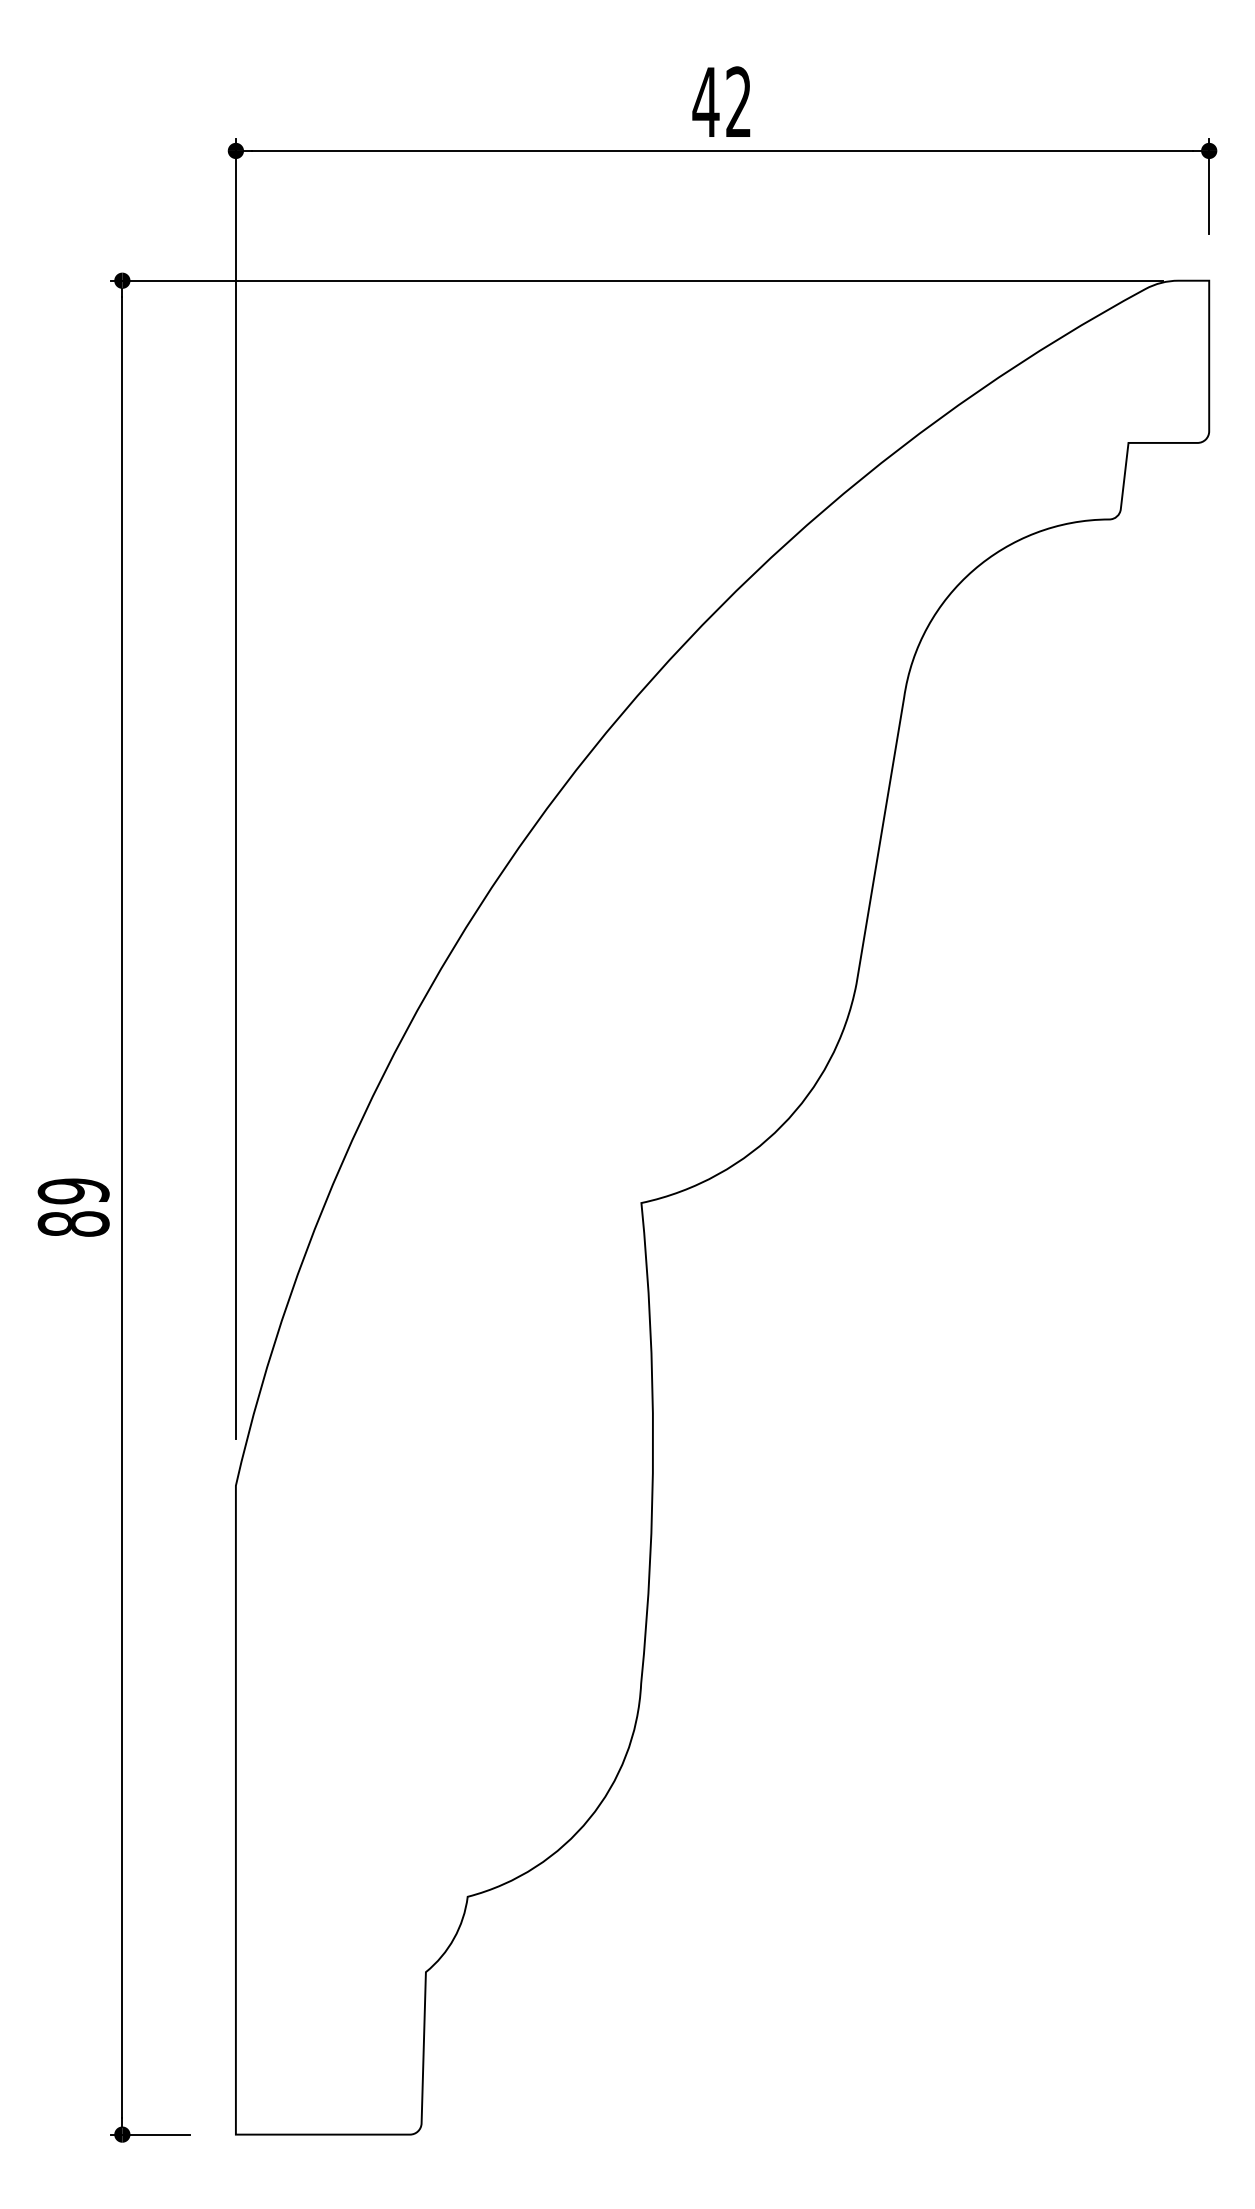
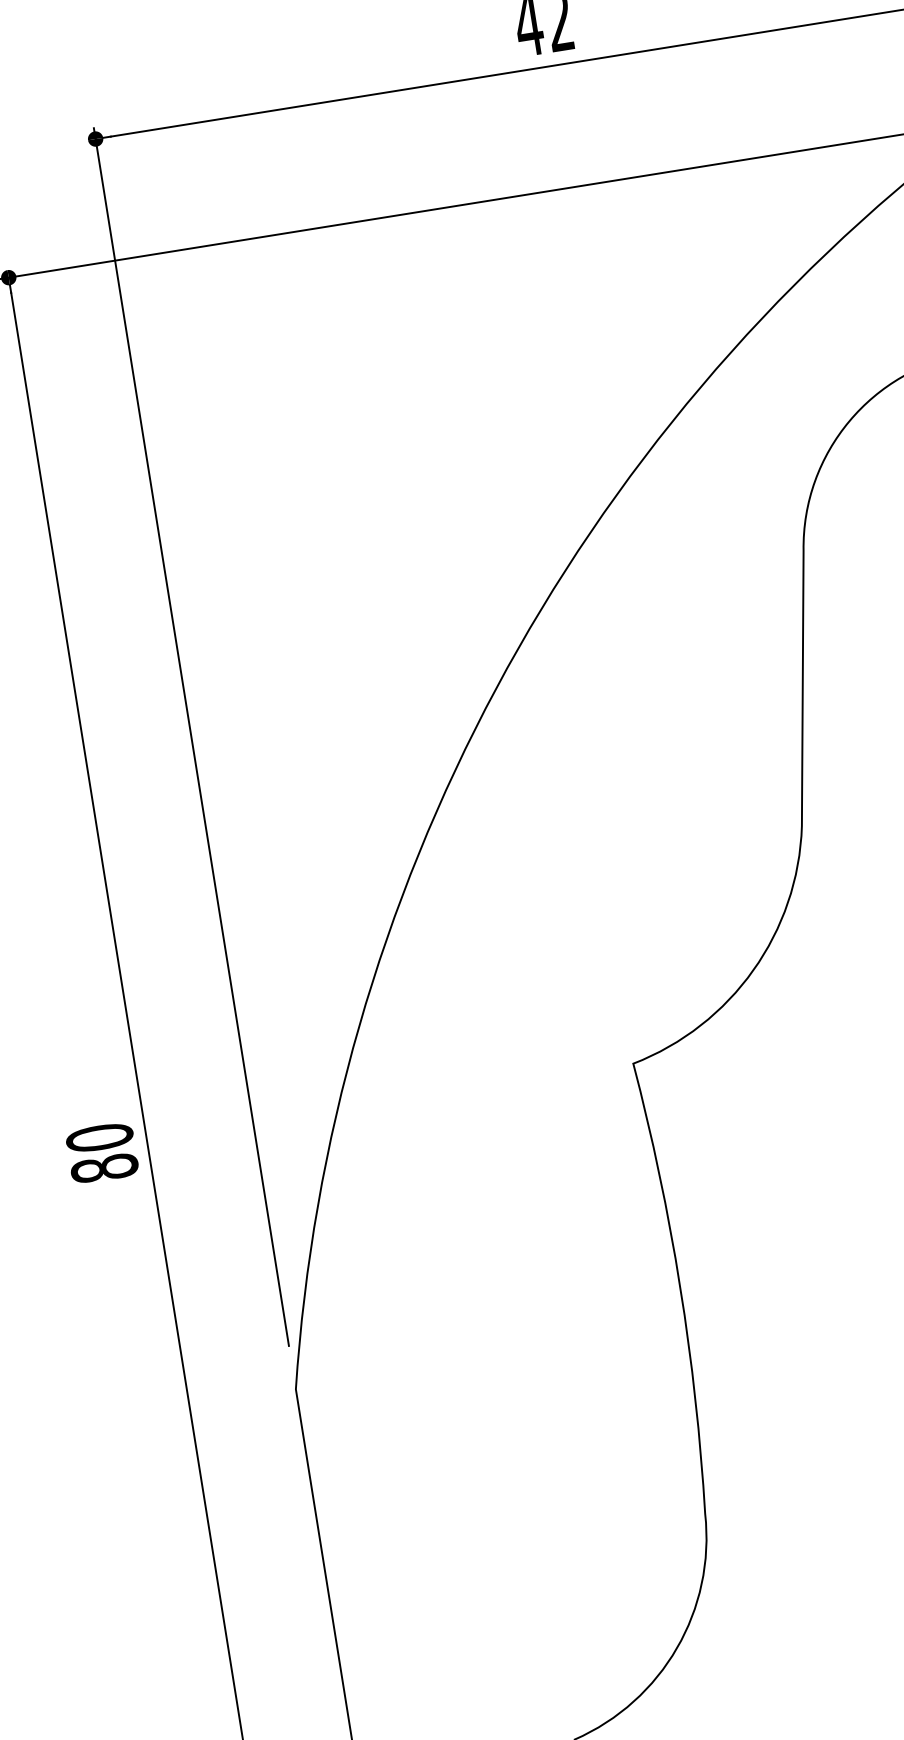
text: (73, 1191) -> (99, 1138), 89 -> 80

